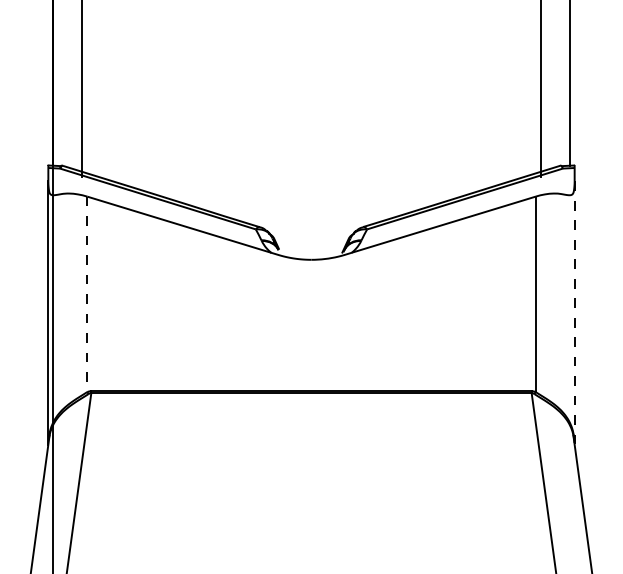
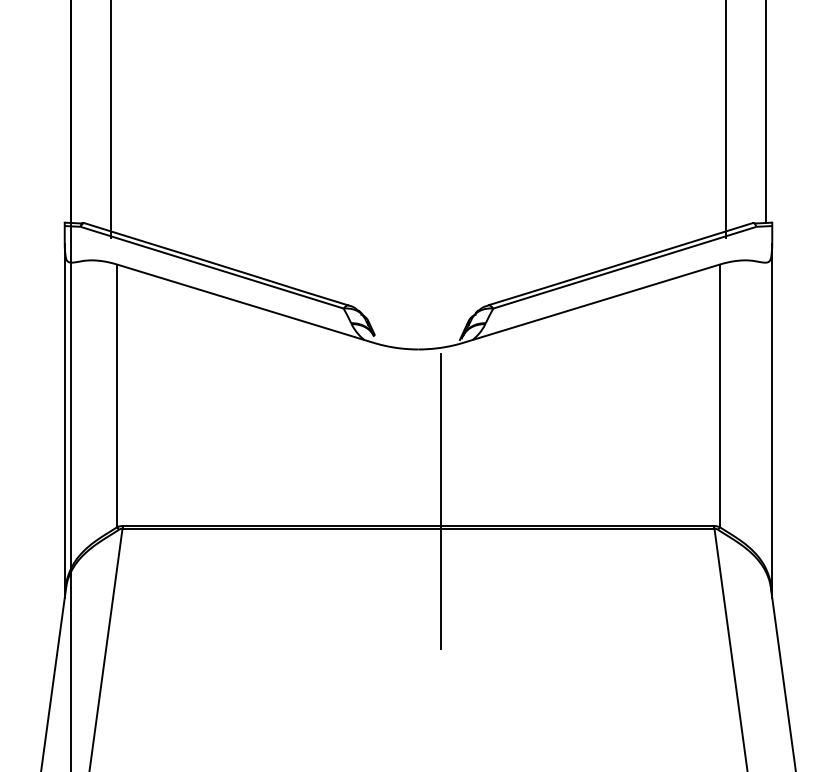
line: (87, 294) -> (117, 396), dashed -> solid
line: (574, 312) -> (772, 420), dashed -> solid
line: (328, 372) -> (441, 500), added

